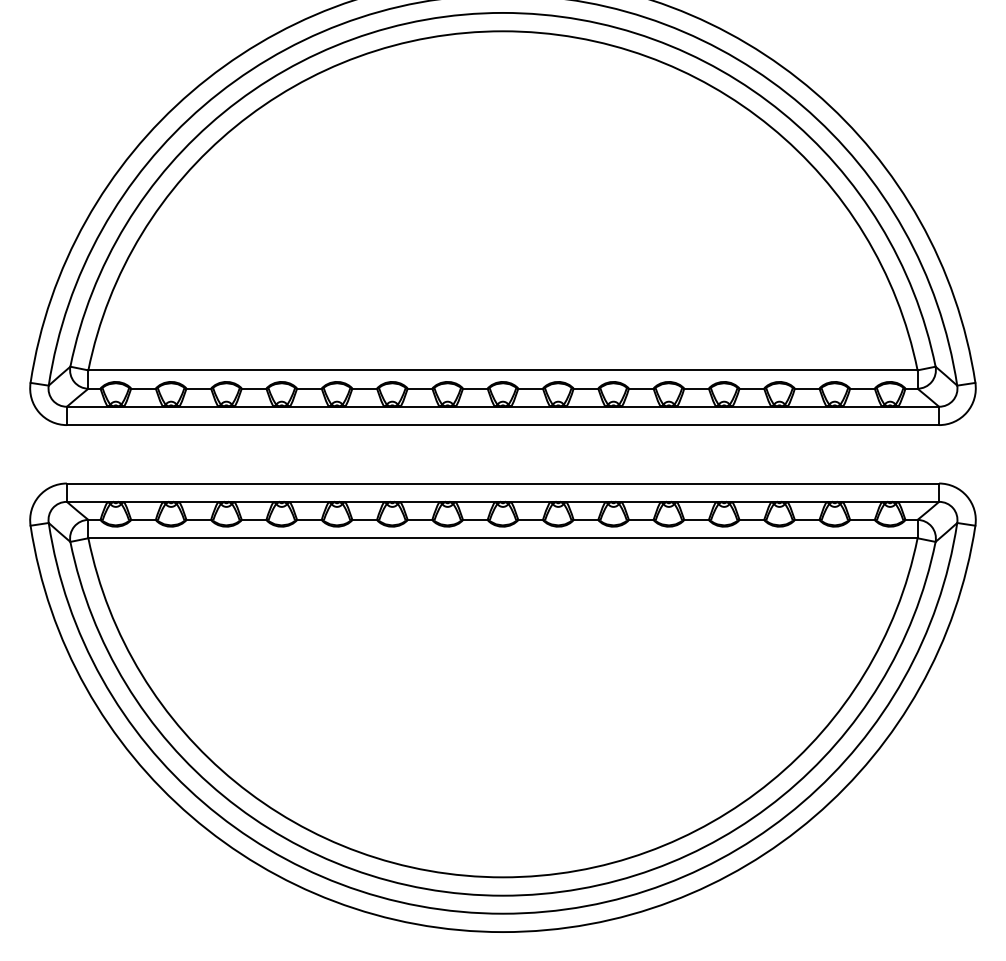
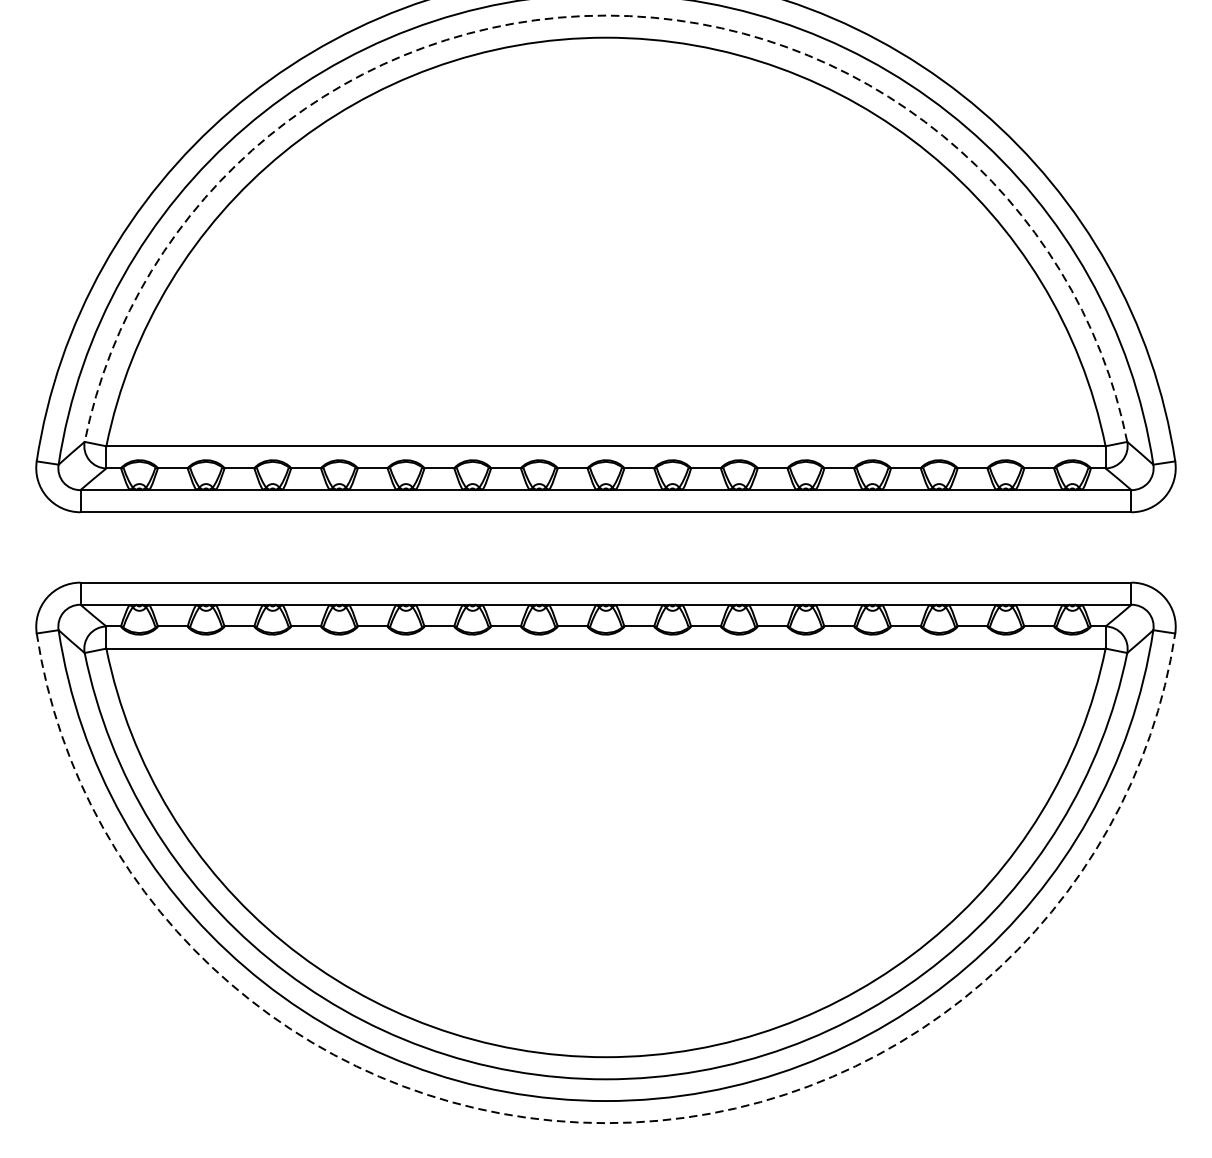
arc: (502, 12) -> (605, 15), solid -> dashed
arc: (502, 932) -> (605, 1123), solid -> dashed

